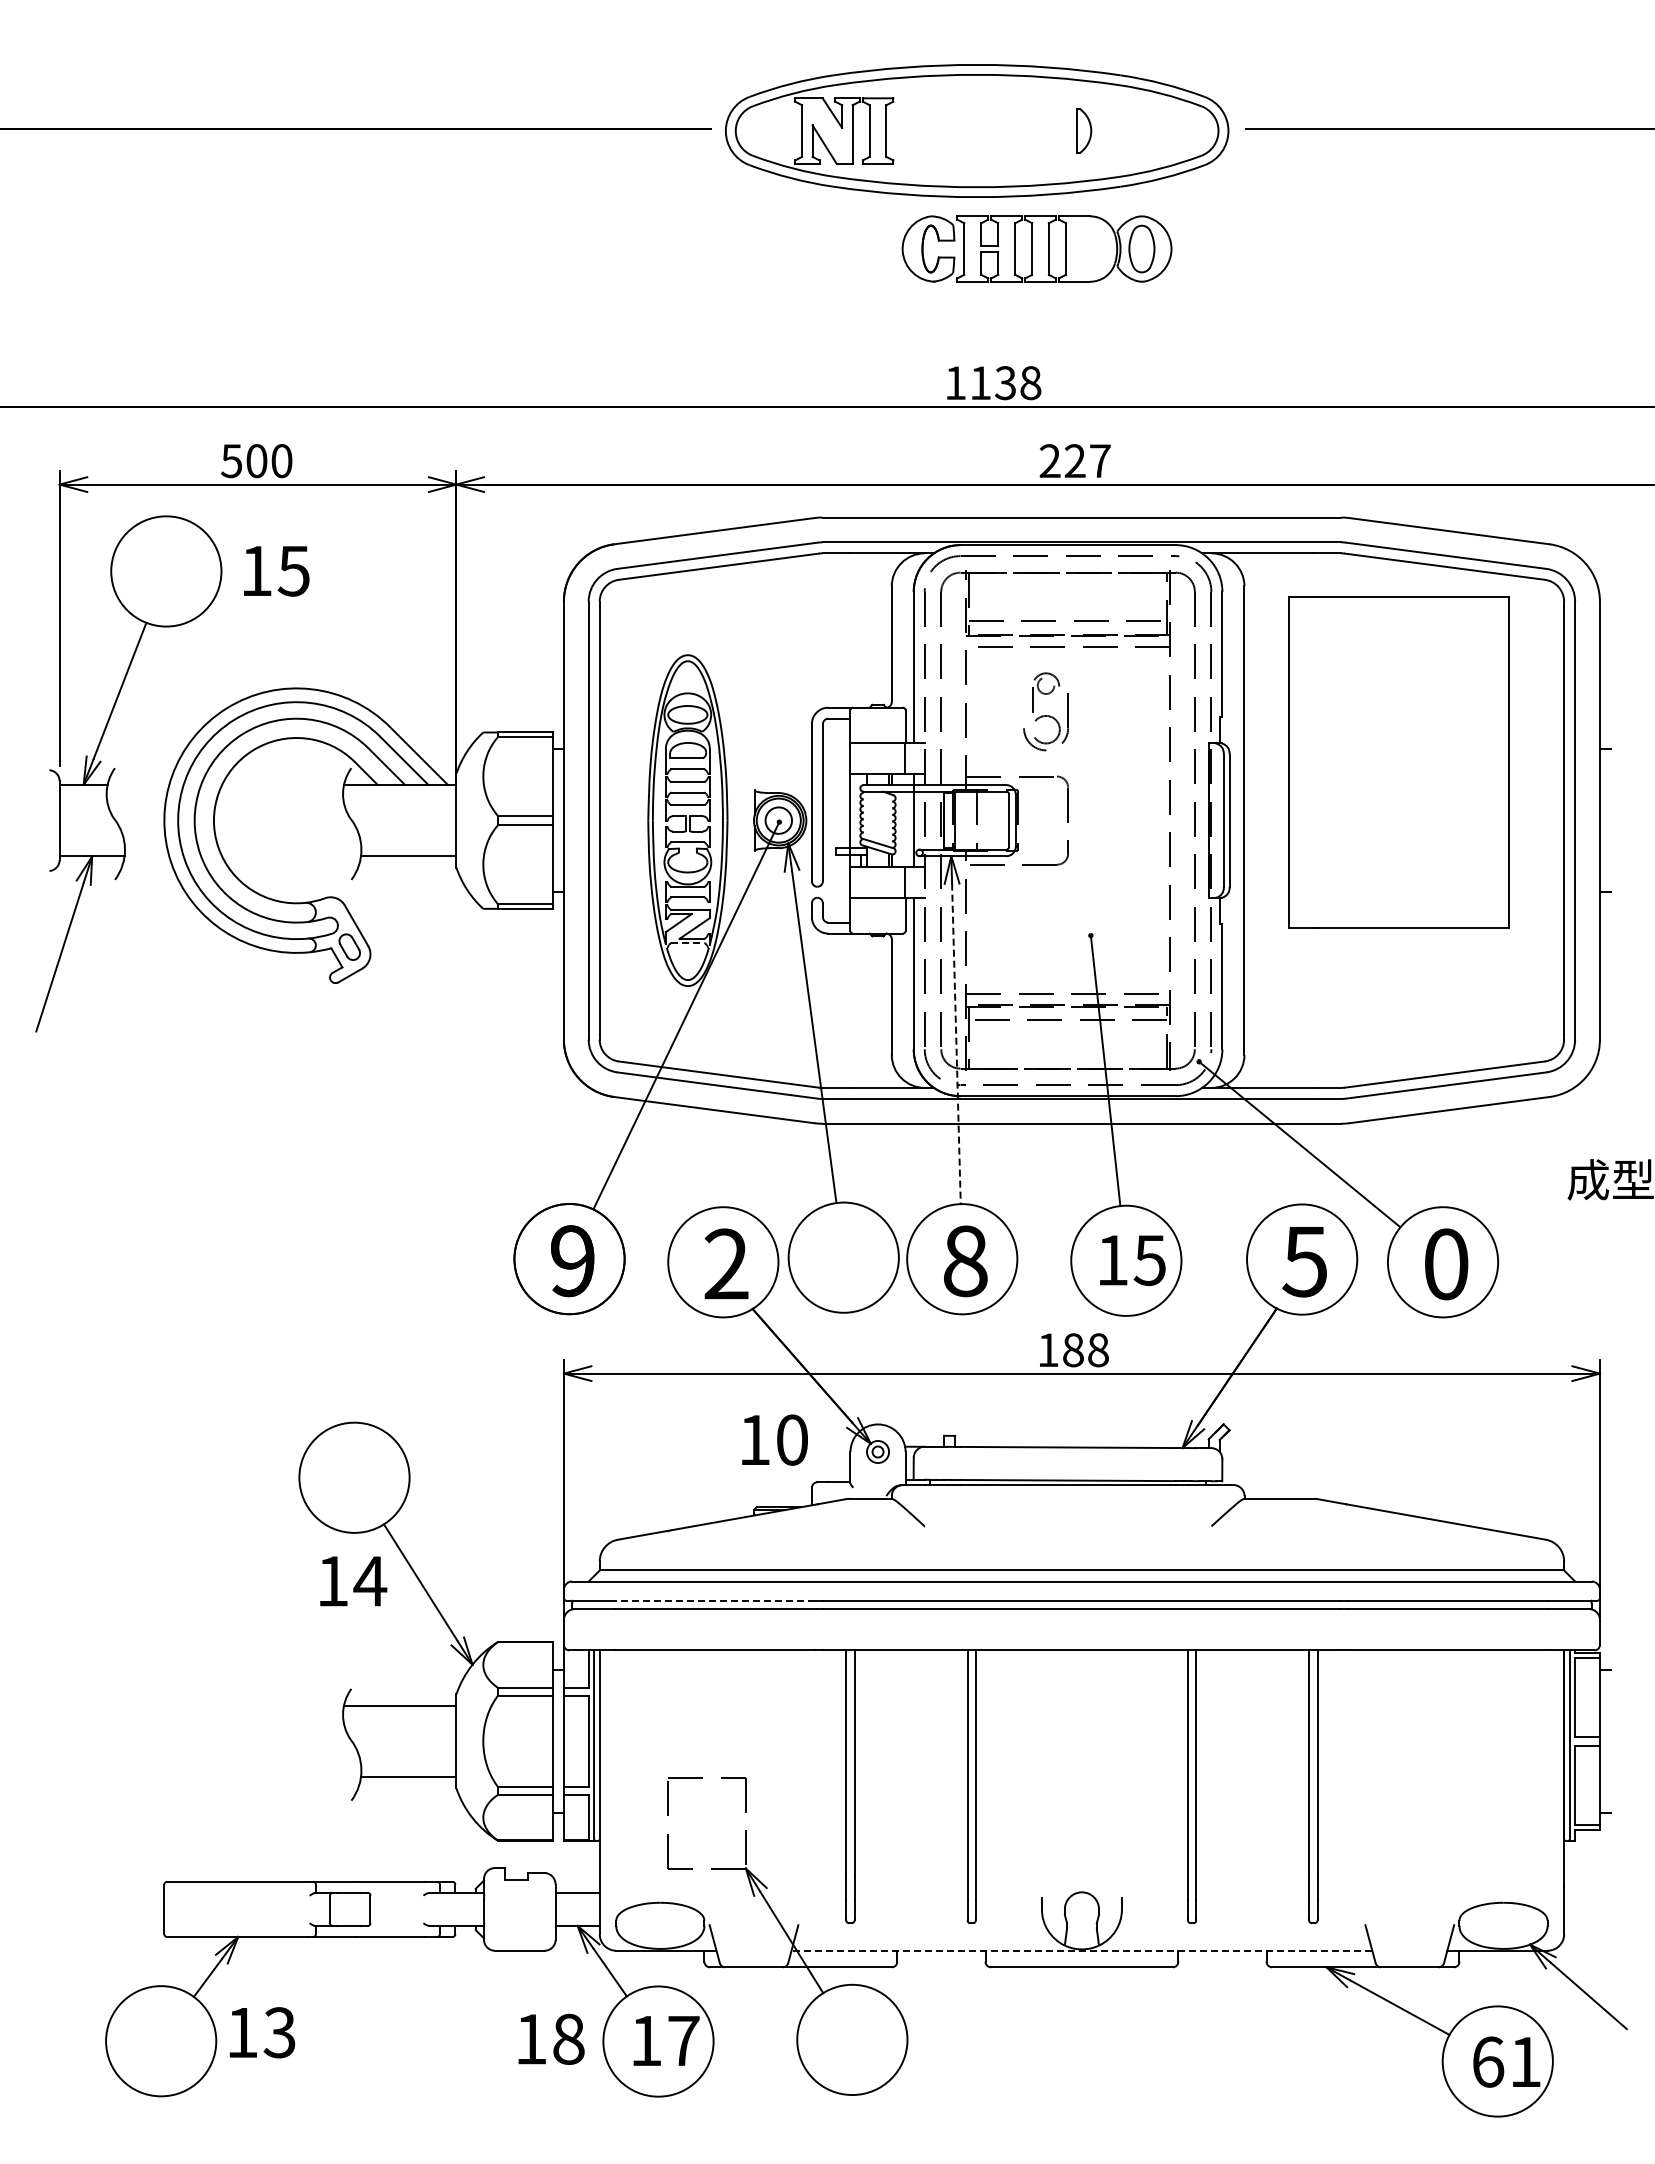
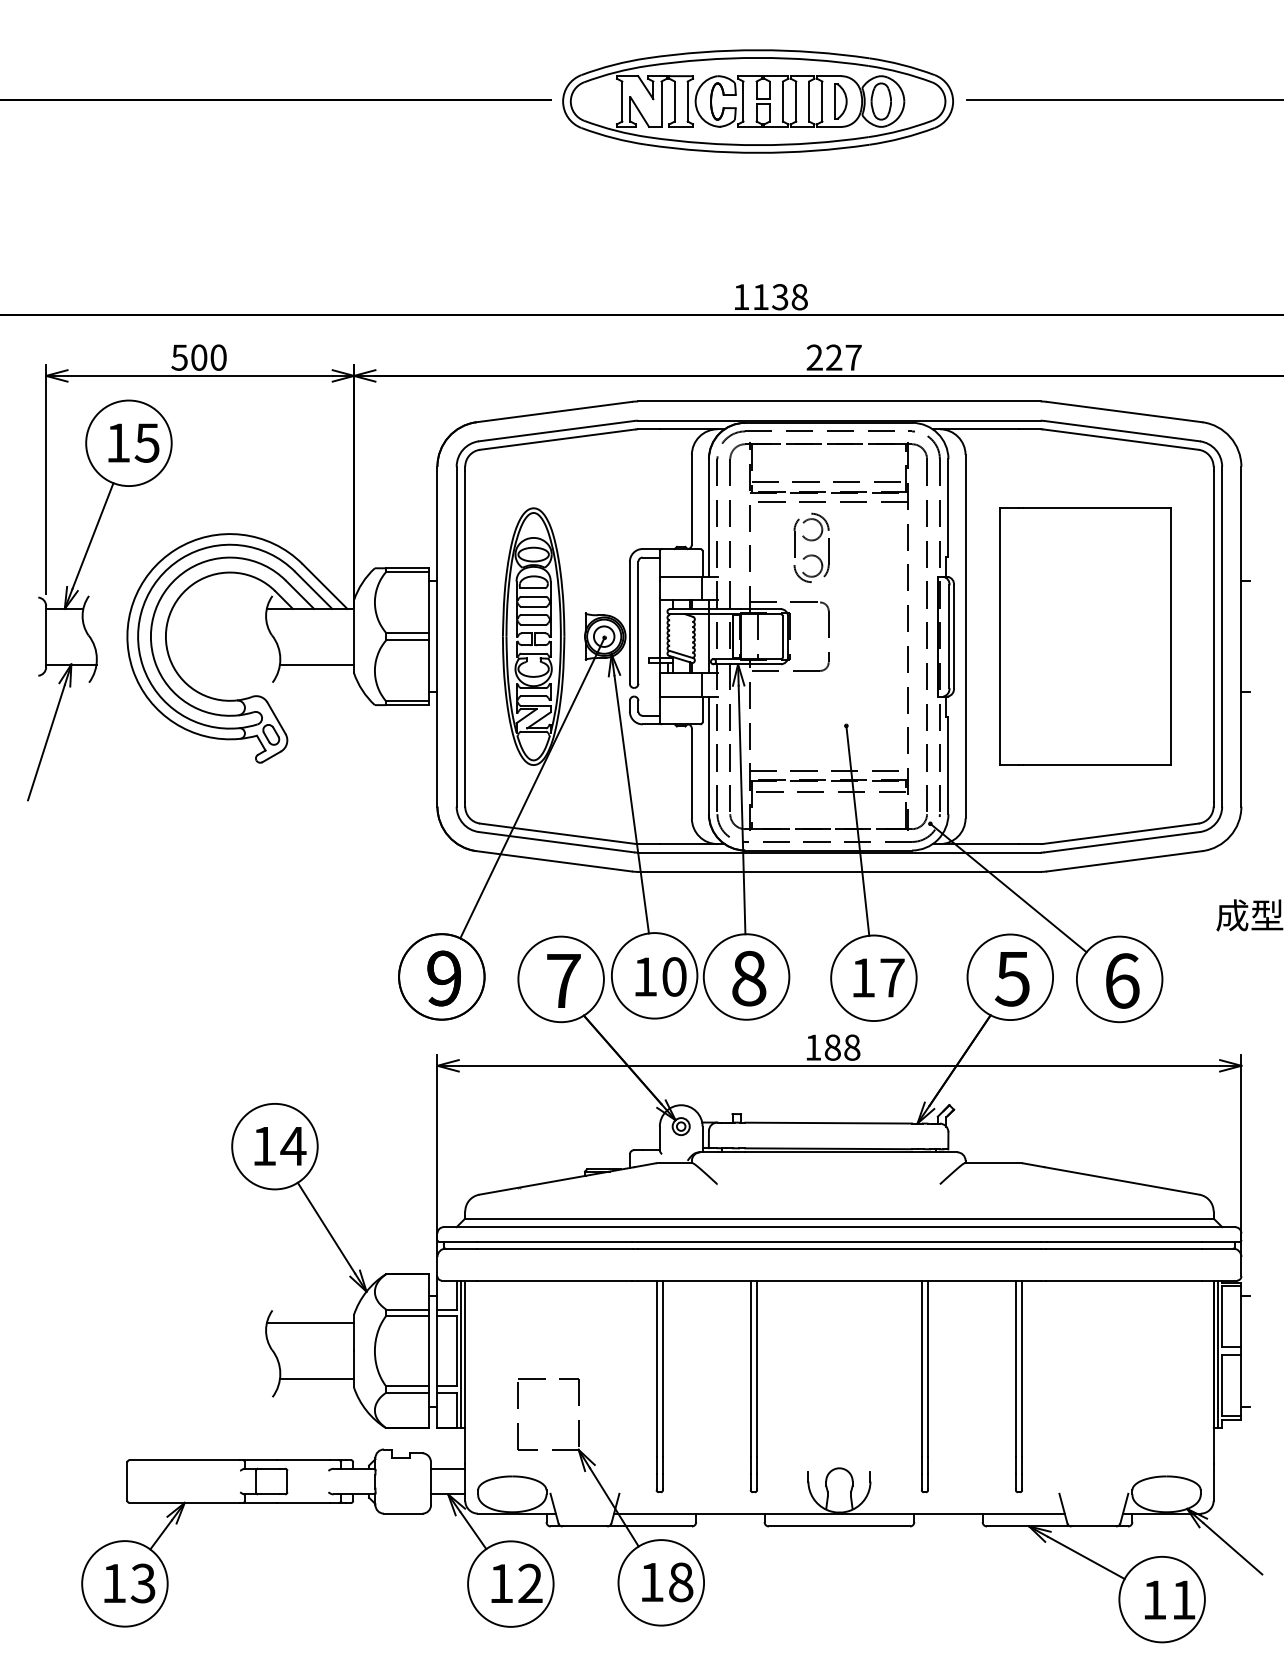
part: (1036, 248) -> (799, 101), moved
text: (276, 571) -> (133, 443), moved
part: (1045, 689) -> (811, 534), size x1.67
part: (1398, 762) -> (1085, 636), moved
line: (688, 943) -> (534, 732), dashed -> solid
line: (956, 1044) -> (742, 810), dashed -> solid
text: (1149, 1260) -> (891, 978), 15 -> 17
text: (726, 1263) -> (563, 980), 2 -> 7
text: (1446, 1264) -> (1122, 981), 0 -> 6
text: (774, 1439) -> (660, 976), moved
text: (353, 1581) -> (280, 1146), moved
line: (714, 1600) -> (554, 1241), dashed -> solid
line: (1081, 1950) -> (839, 1513), dashed -> solid
text: (262, 2032) -> (129, 1583), moved
text: (551, 2038) -> (667, 1581), moved
text: (683, 2040) -> (530, 1583), 17 -> 12
text: (1488, 2061) -> (1154, 1599), 61 -> 11

